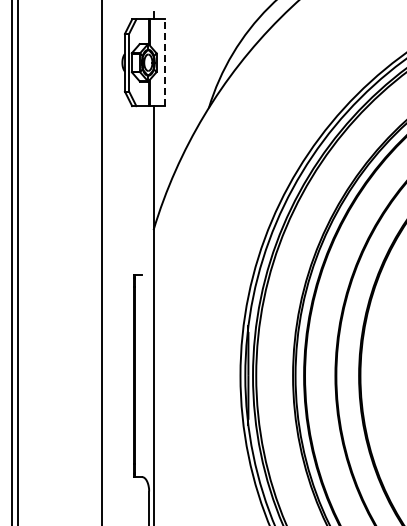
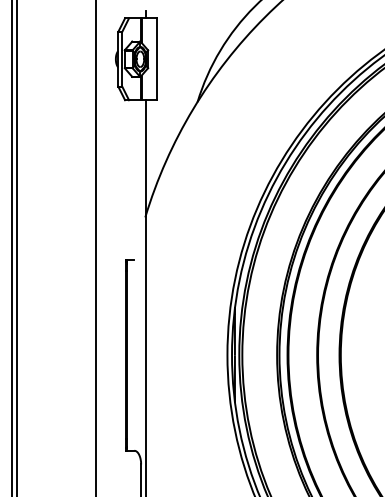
line: (165, 62) -> (156, 59), dashed -> solid

